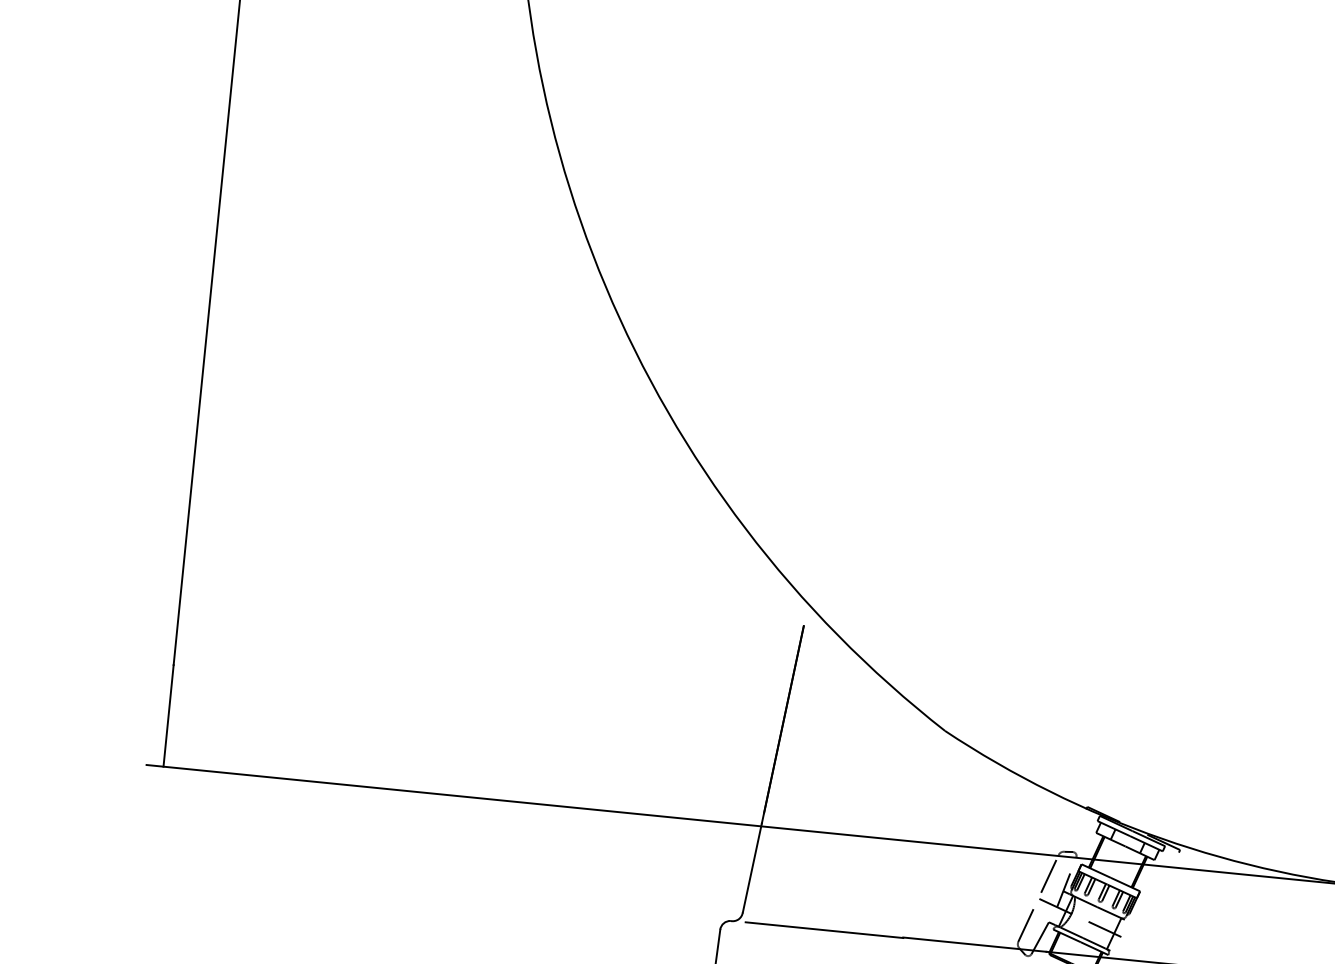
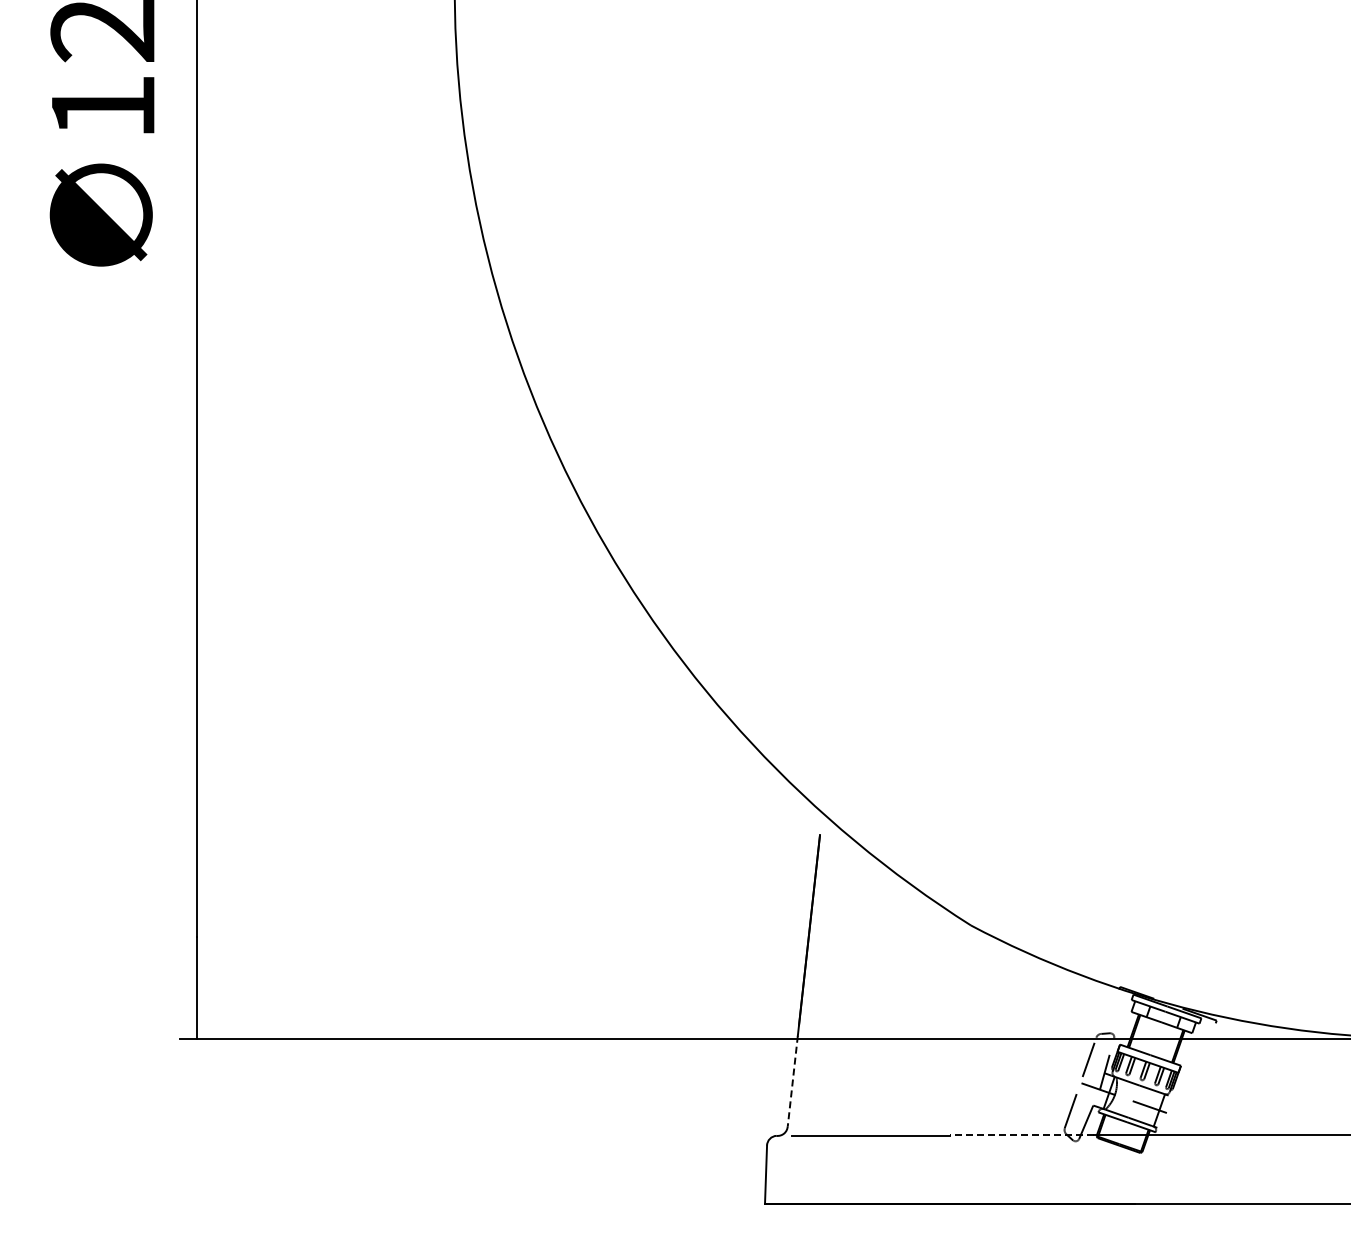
line: (751, 868) -> (792, 1081), solid -> dashed
line: (974, 944) -> (1021, 1135), solid -> dashed

